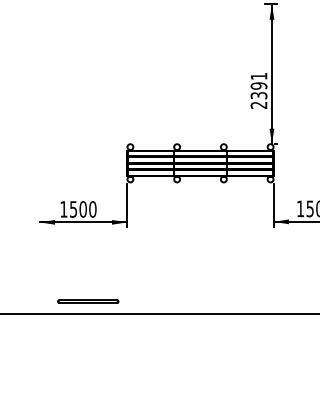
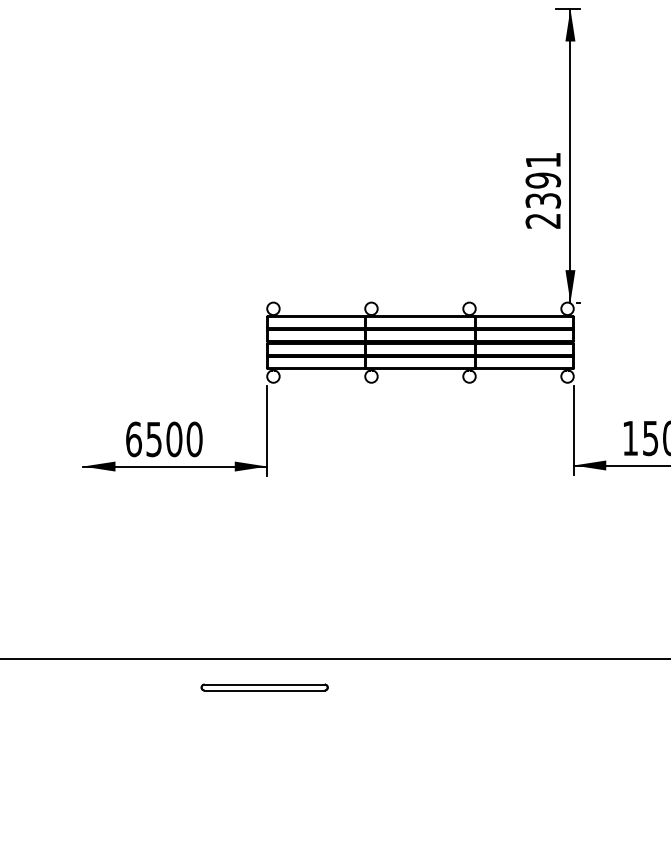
text: (63, 209) -> (133, 439), 1500 -> 6500
line: (88, 300) -> (265, 685), moved

